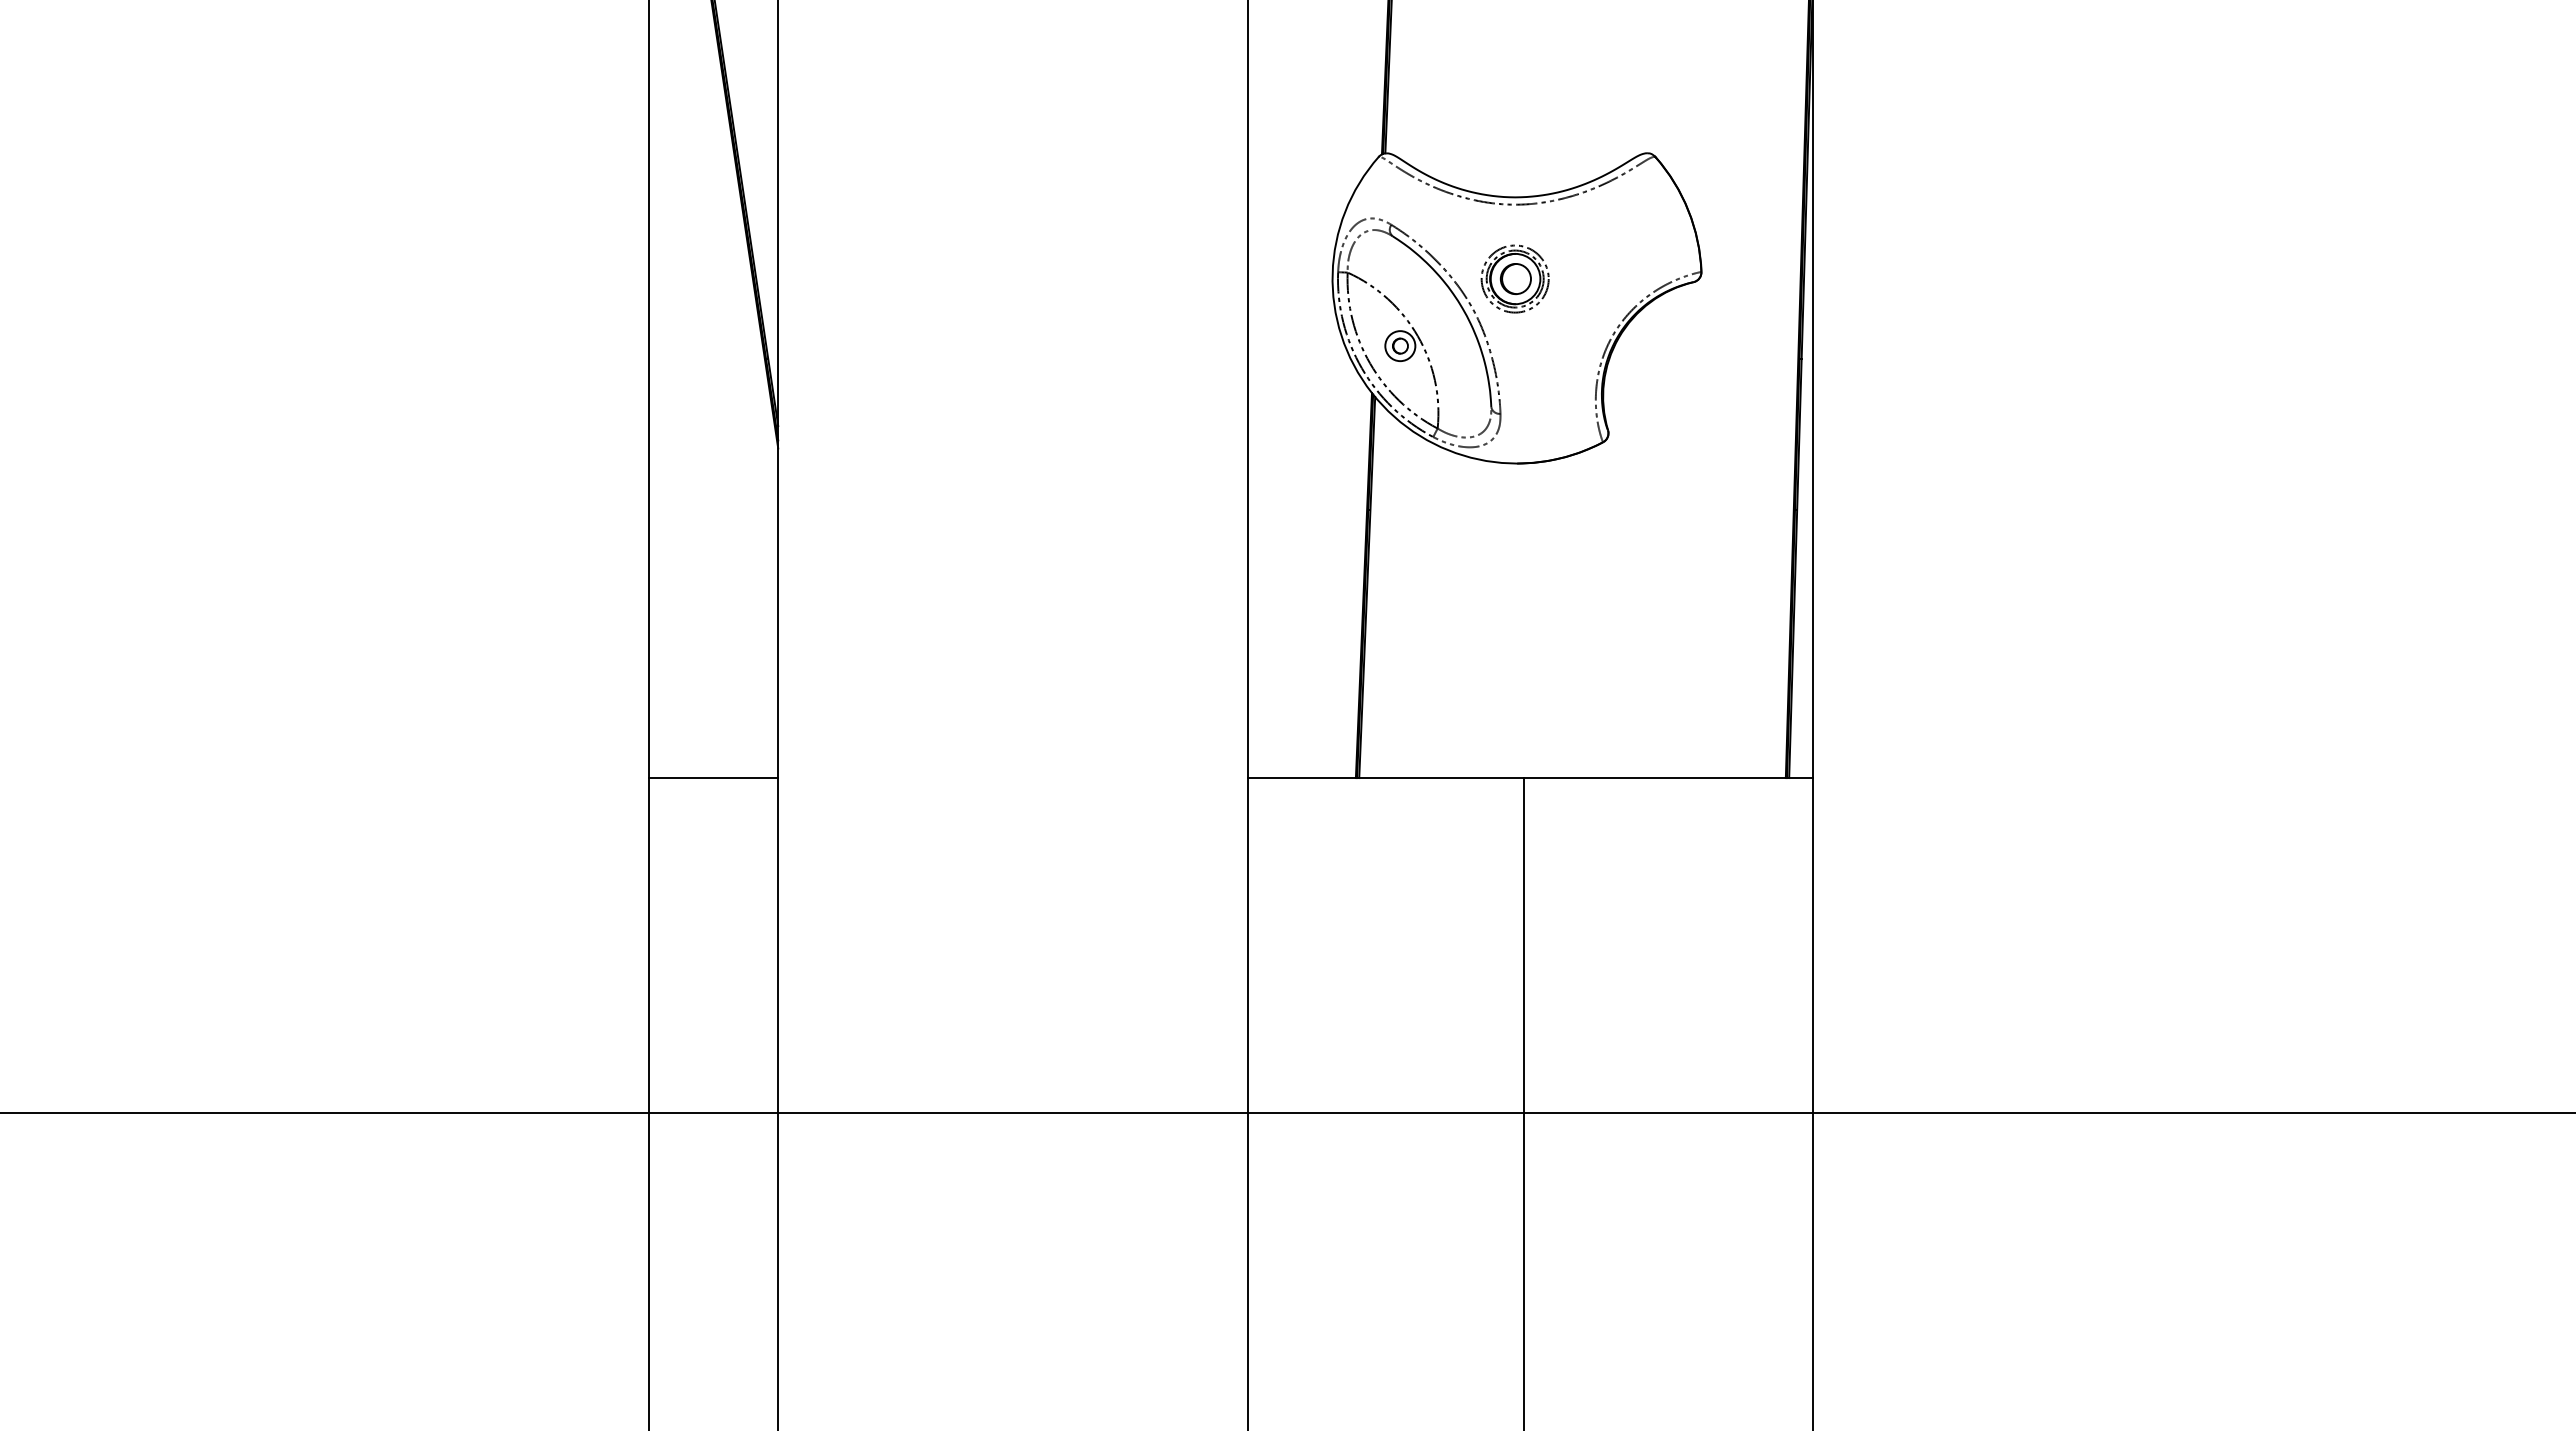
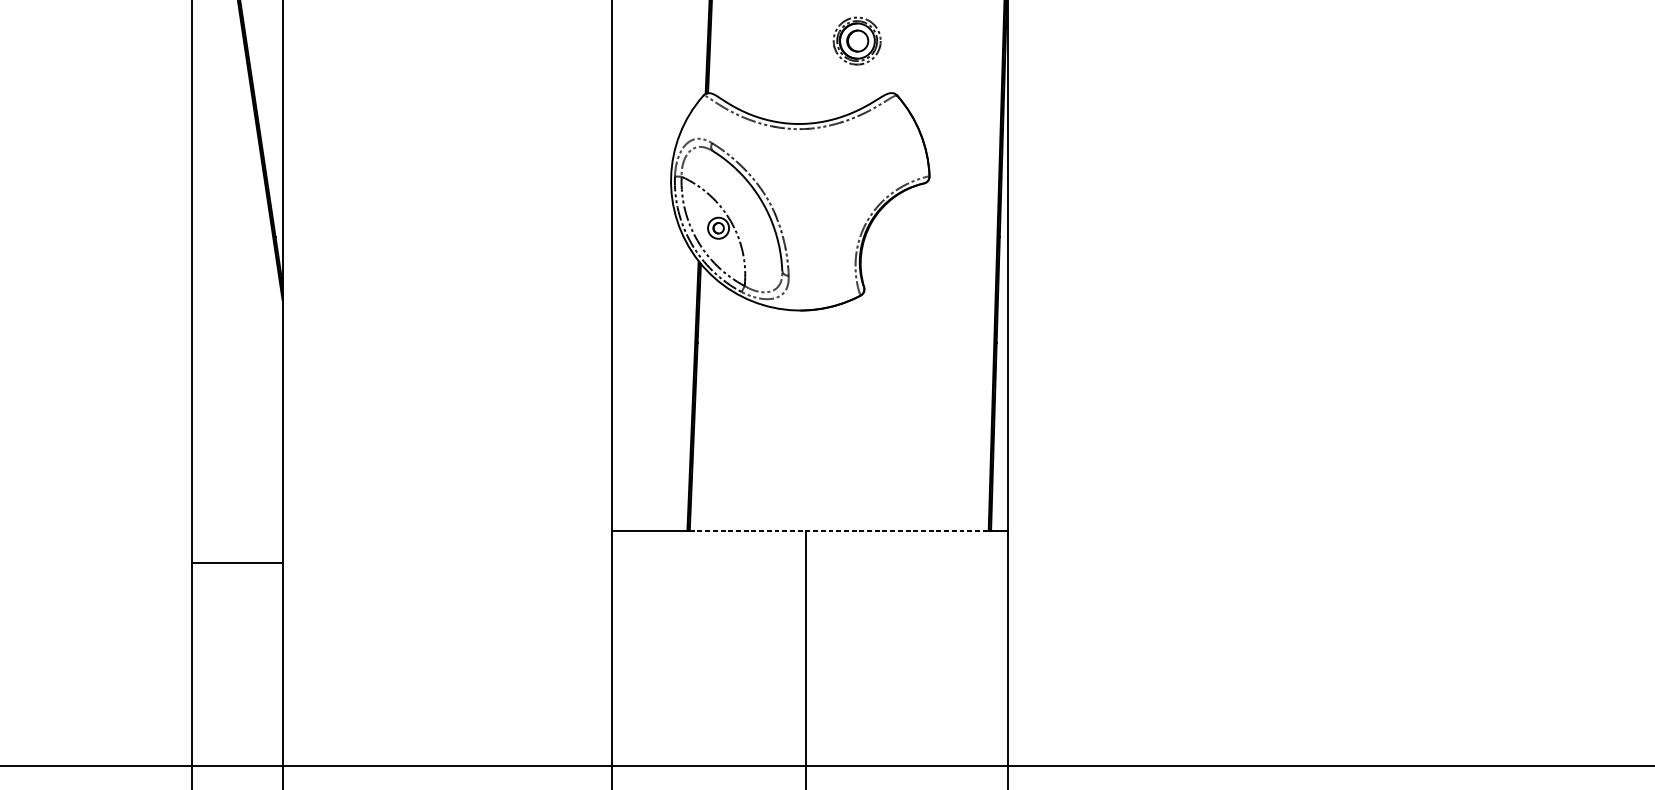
part: (1514, 278) -> (856, 40), moved
line: (713, 778) -> (237, 563), moved
line: (1573, 778) -> (839, 531), solid -> dashed

